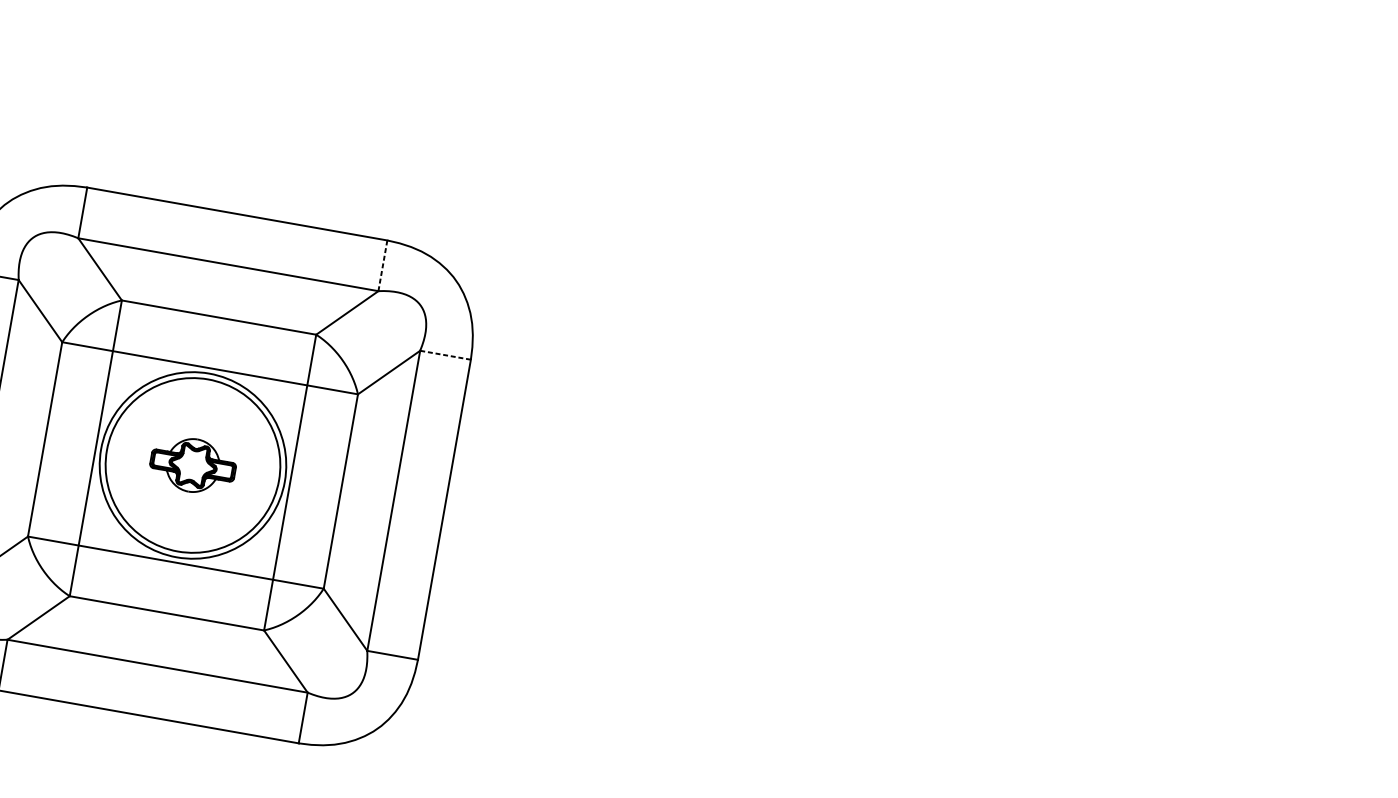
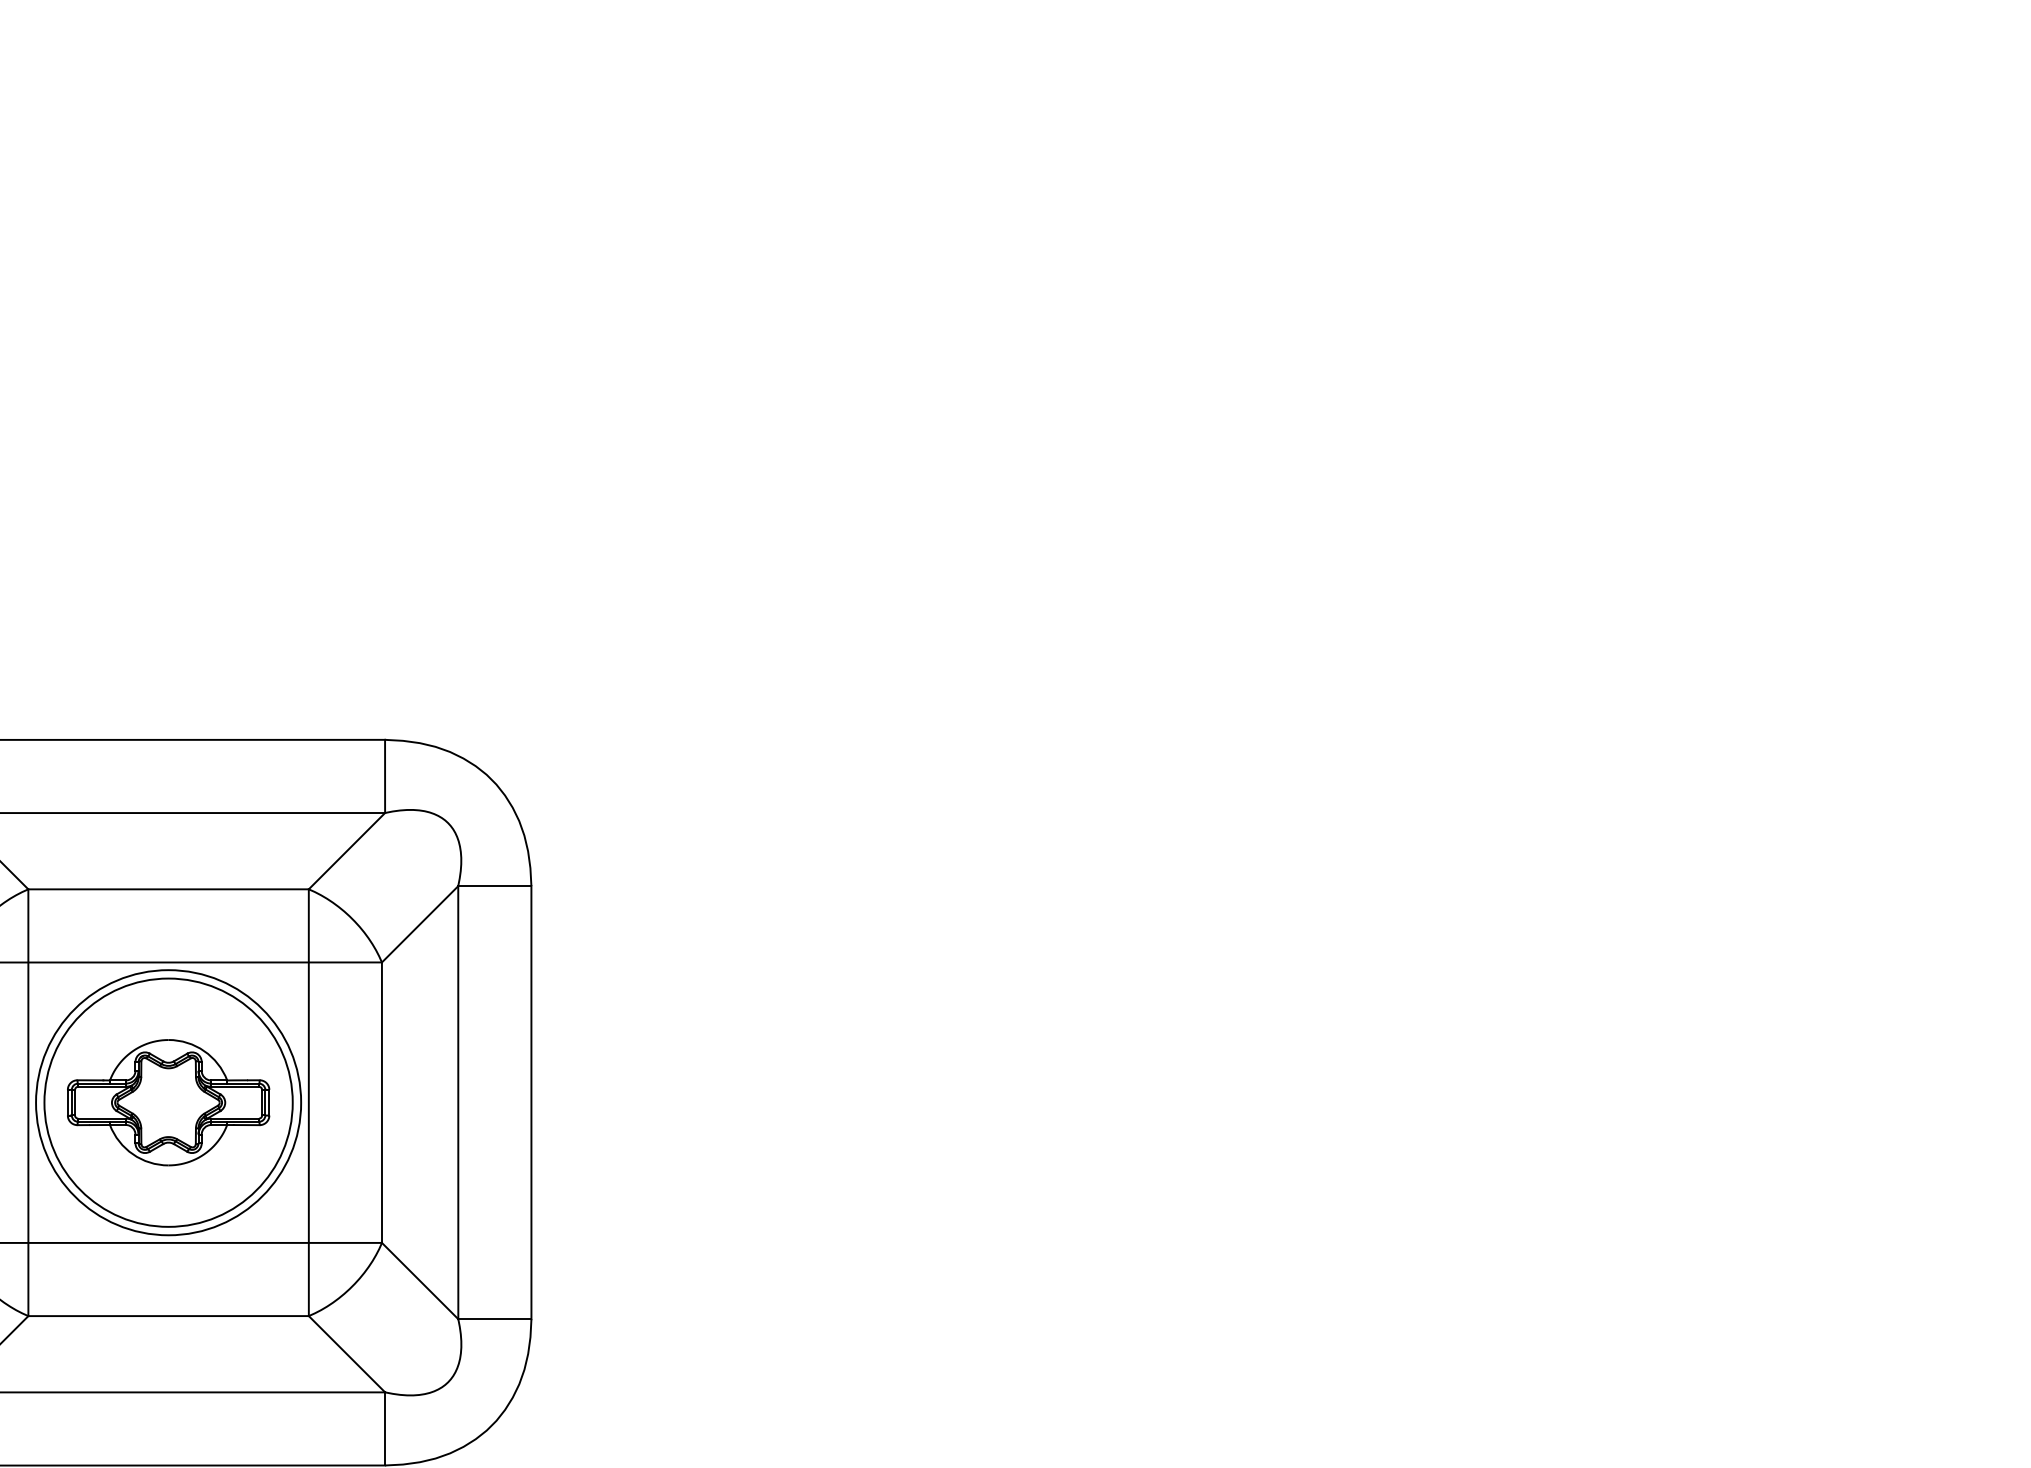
line: (383, 265) -> (385, 776), dashed -> solid
line: (445, 355) -> (494, 886), dashed -> solid
part: (192, 465) -> (168, 1102), size x1.67

